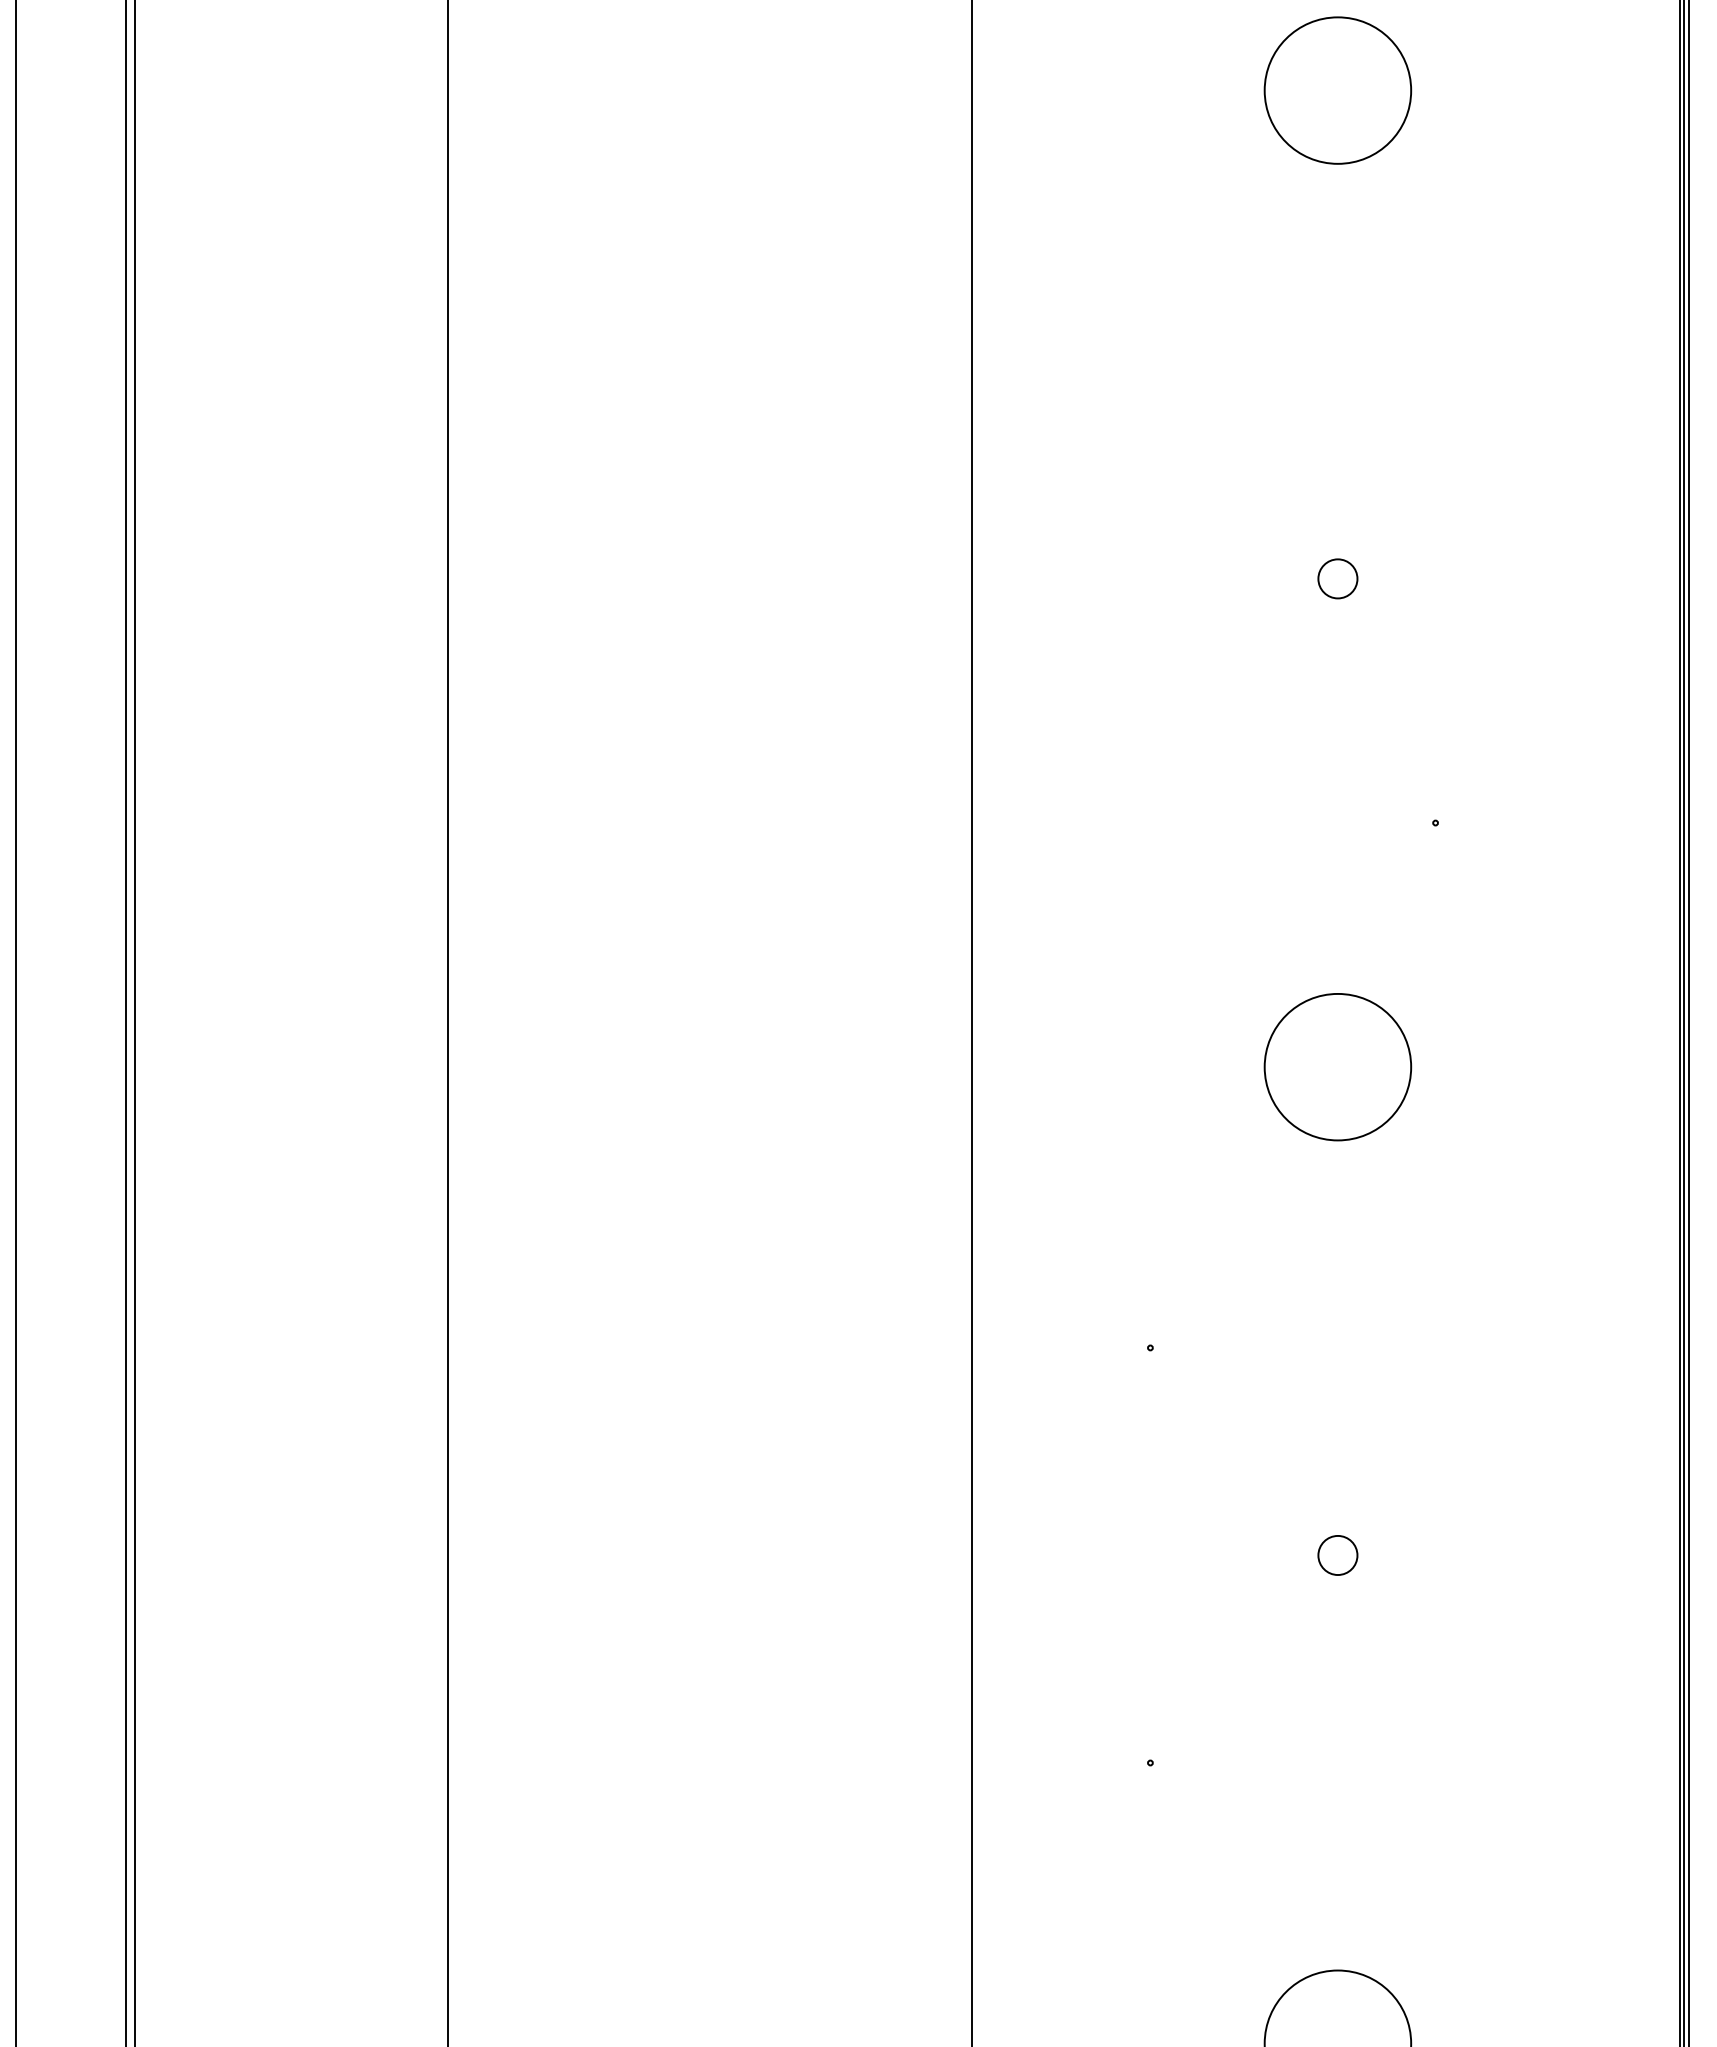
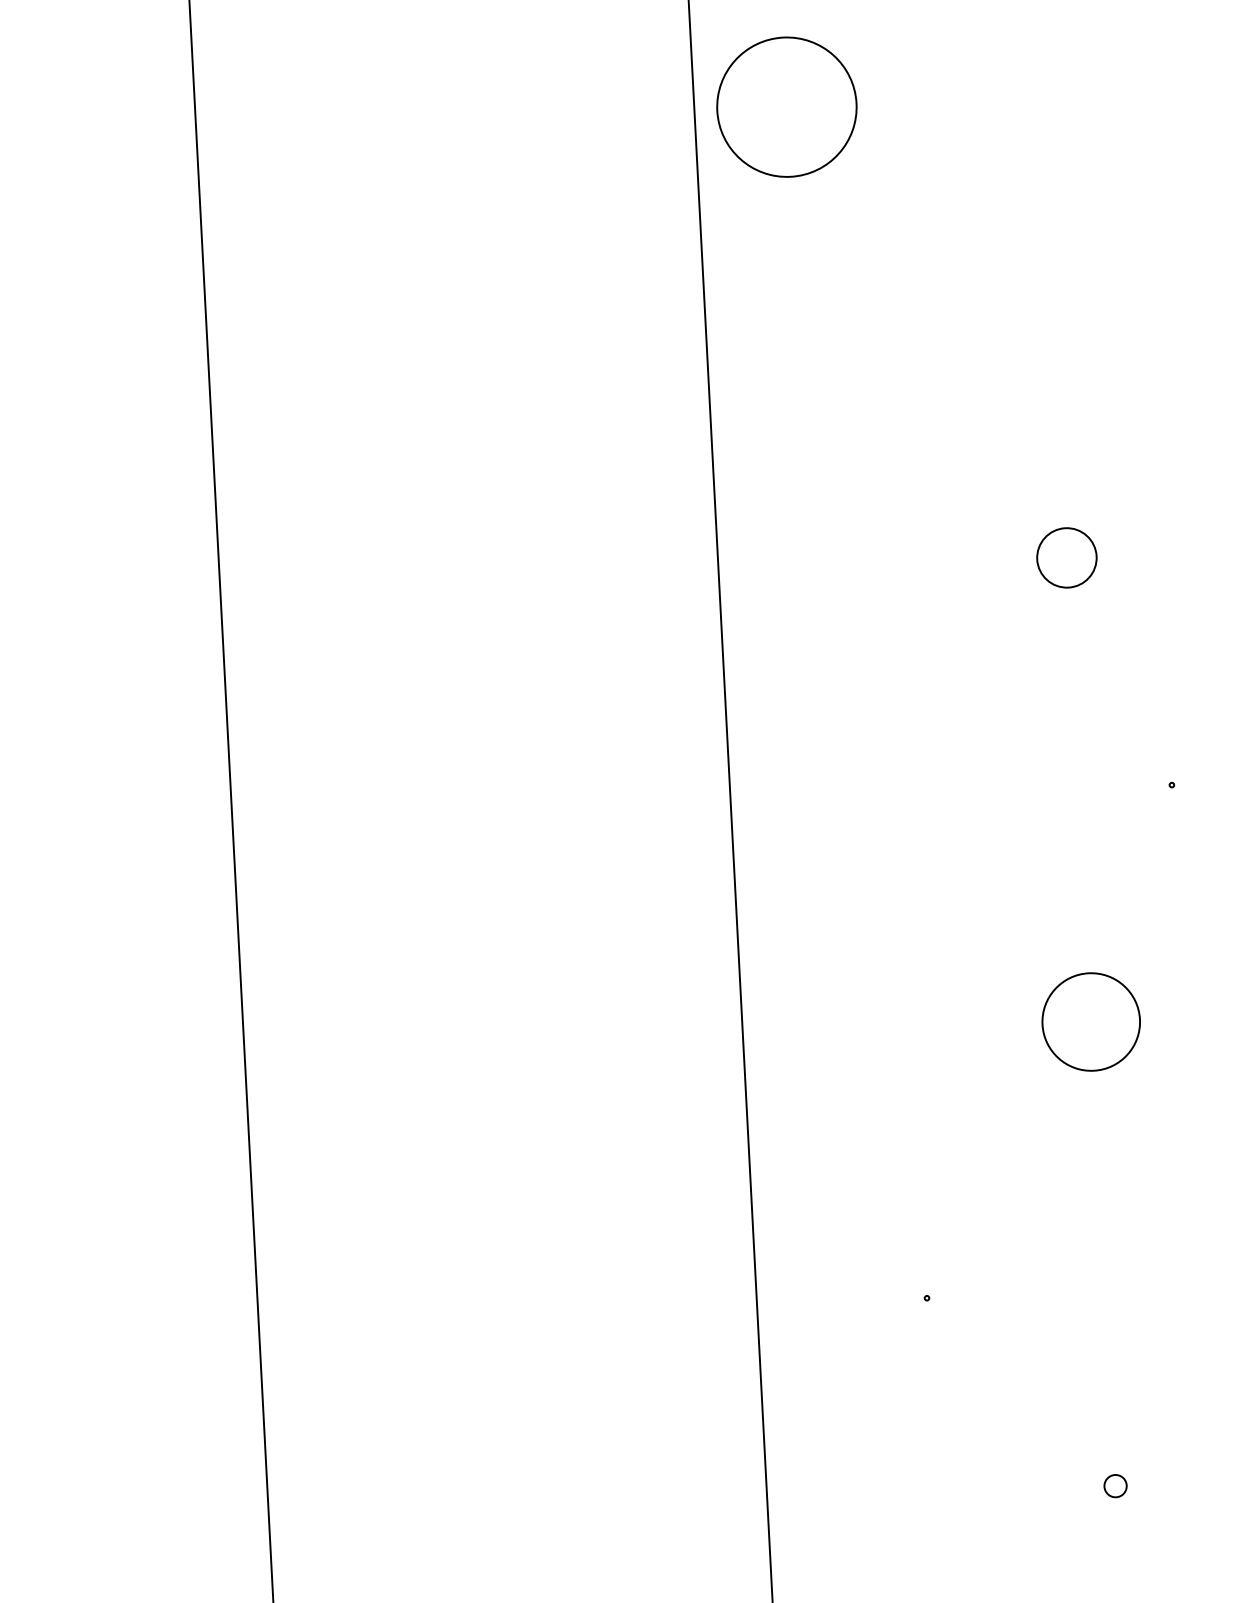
circle: (1337, 90) -> (786, 107), moved
circle: (1337, 578) -> (1066, 557), size x1.6
circle: (1337, 1066) -> (1090, 1021), size x0.7
circle: (1337, 1555) -> (1115, 1486), size x0.6

